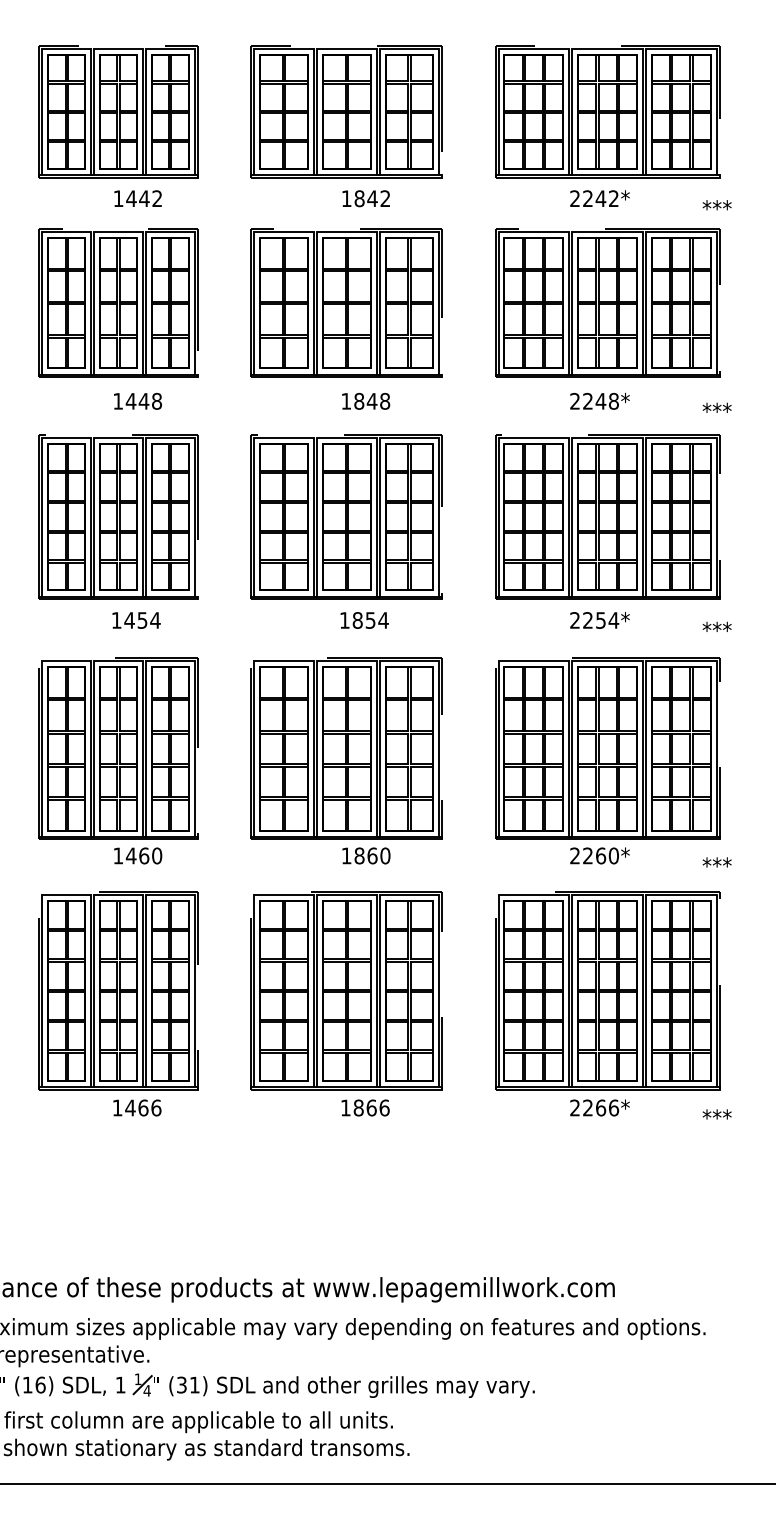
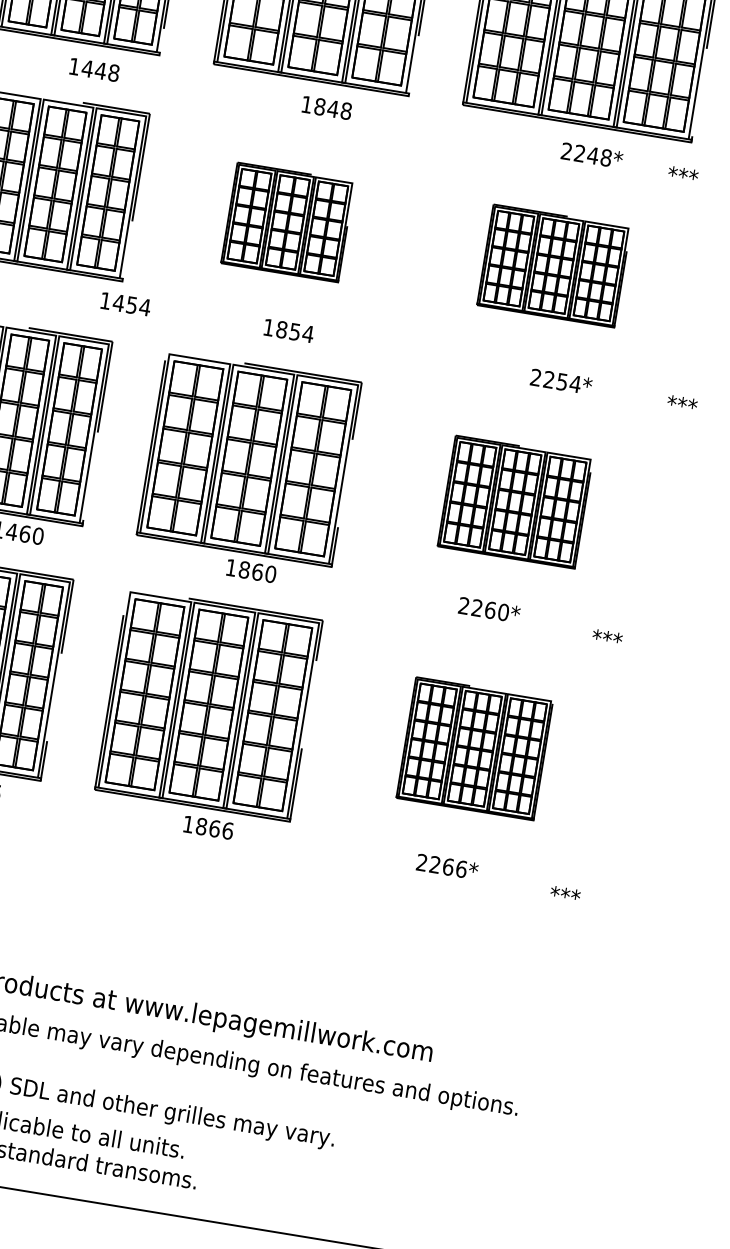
text: (599, 400) -> (591, 154), moved
part: (346, 516) -> (287, 222), size x0.6
part: (607, 516) -> (553, 265), size x0.6
text: (136, 620) -> (125, 304), moved
text: (599, 620) -> (560, 381), moved
text: (716, 626) -> (682, 401), moved
part: (607, 748) -> (514, 501), size x0.6
part: (607, 990) -> (474, 748), size x0.6

